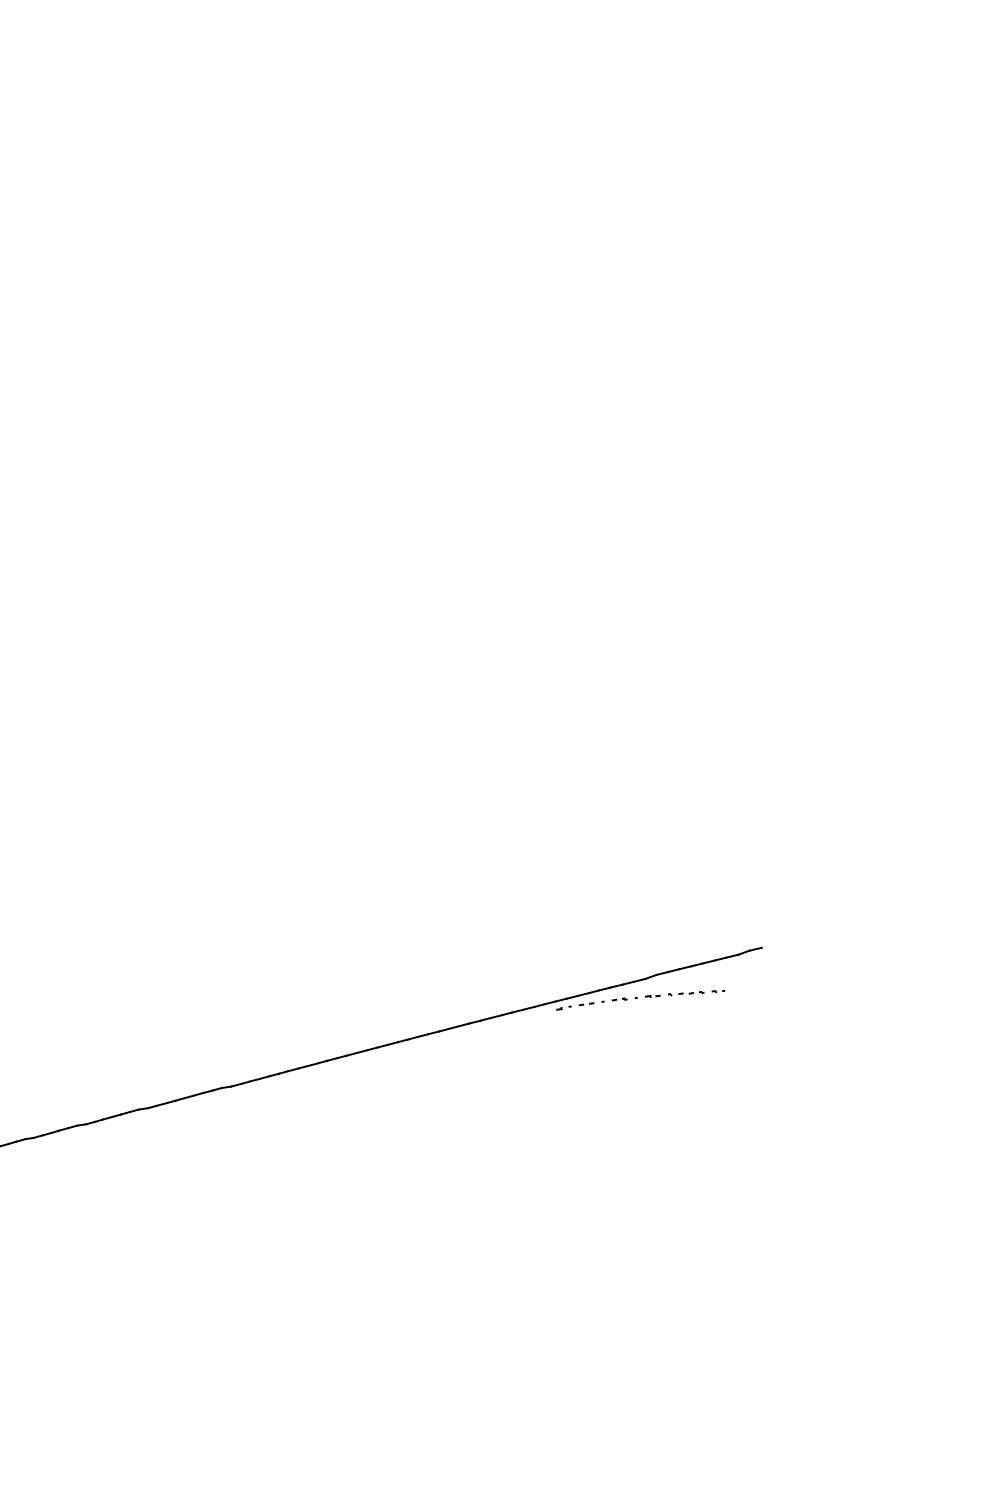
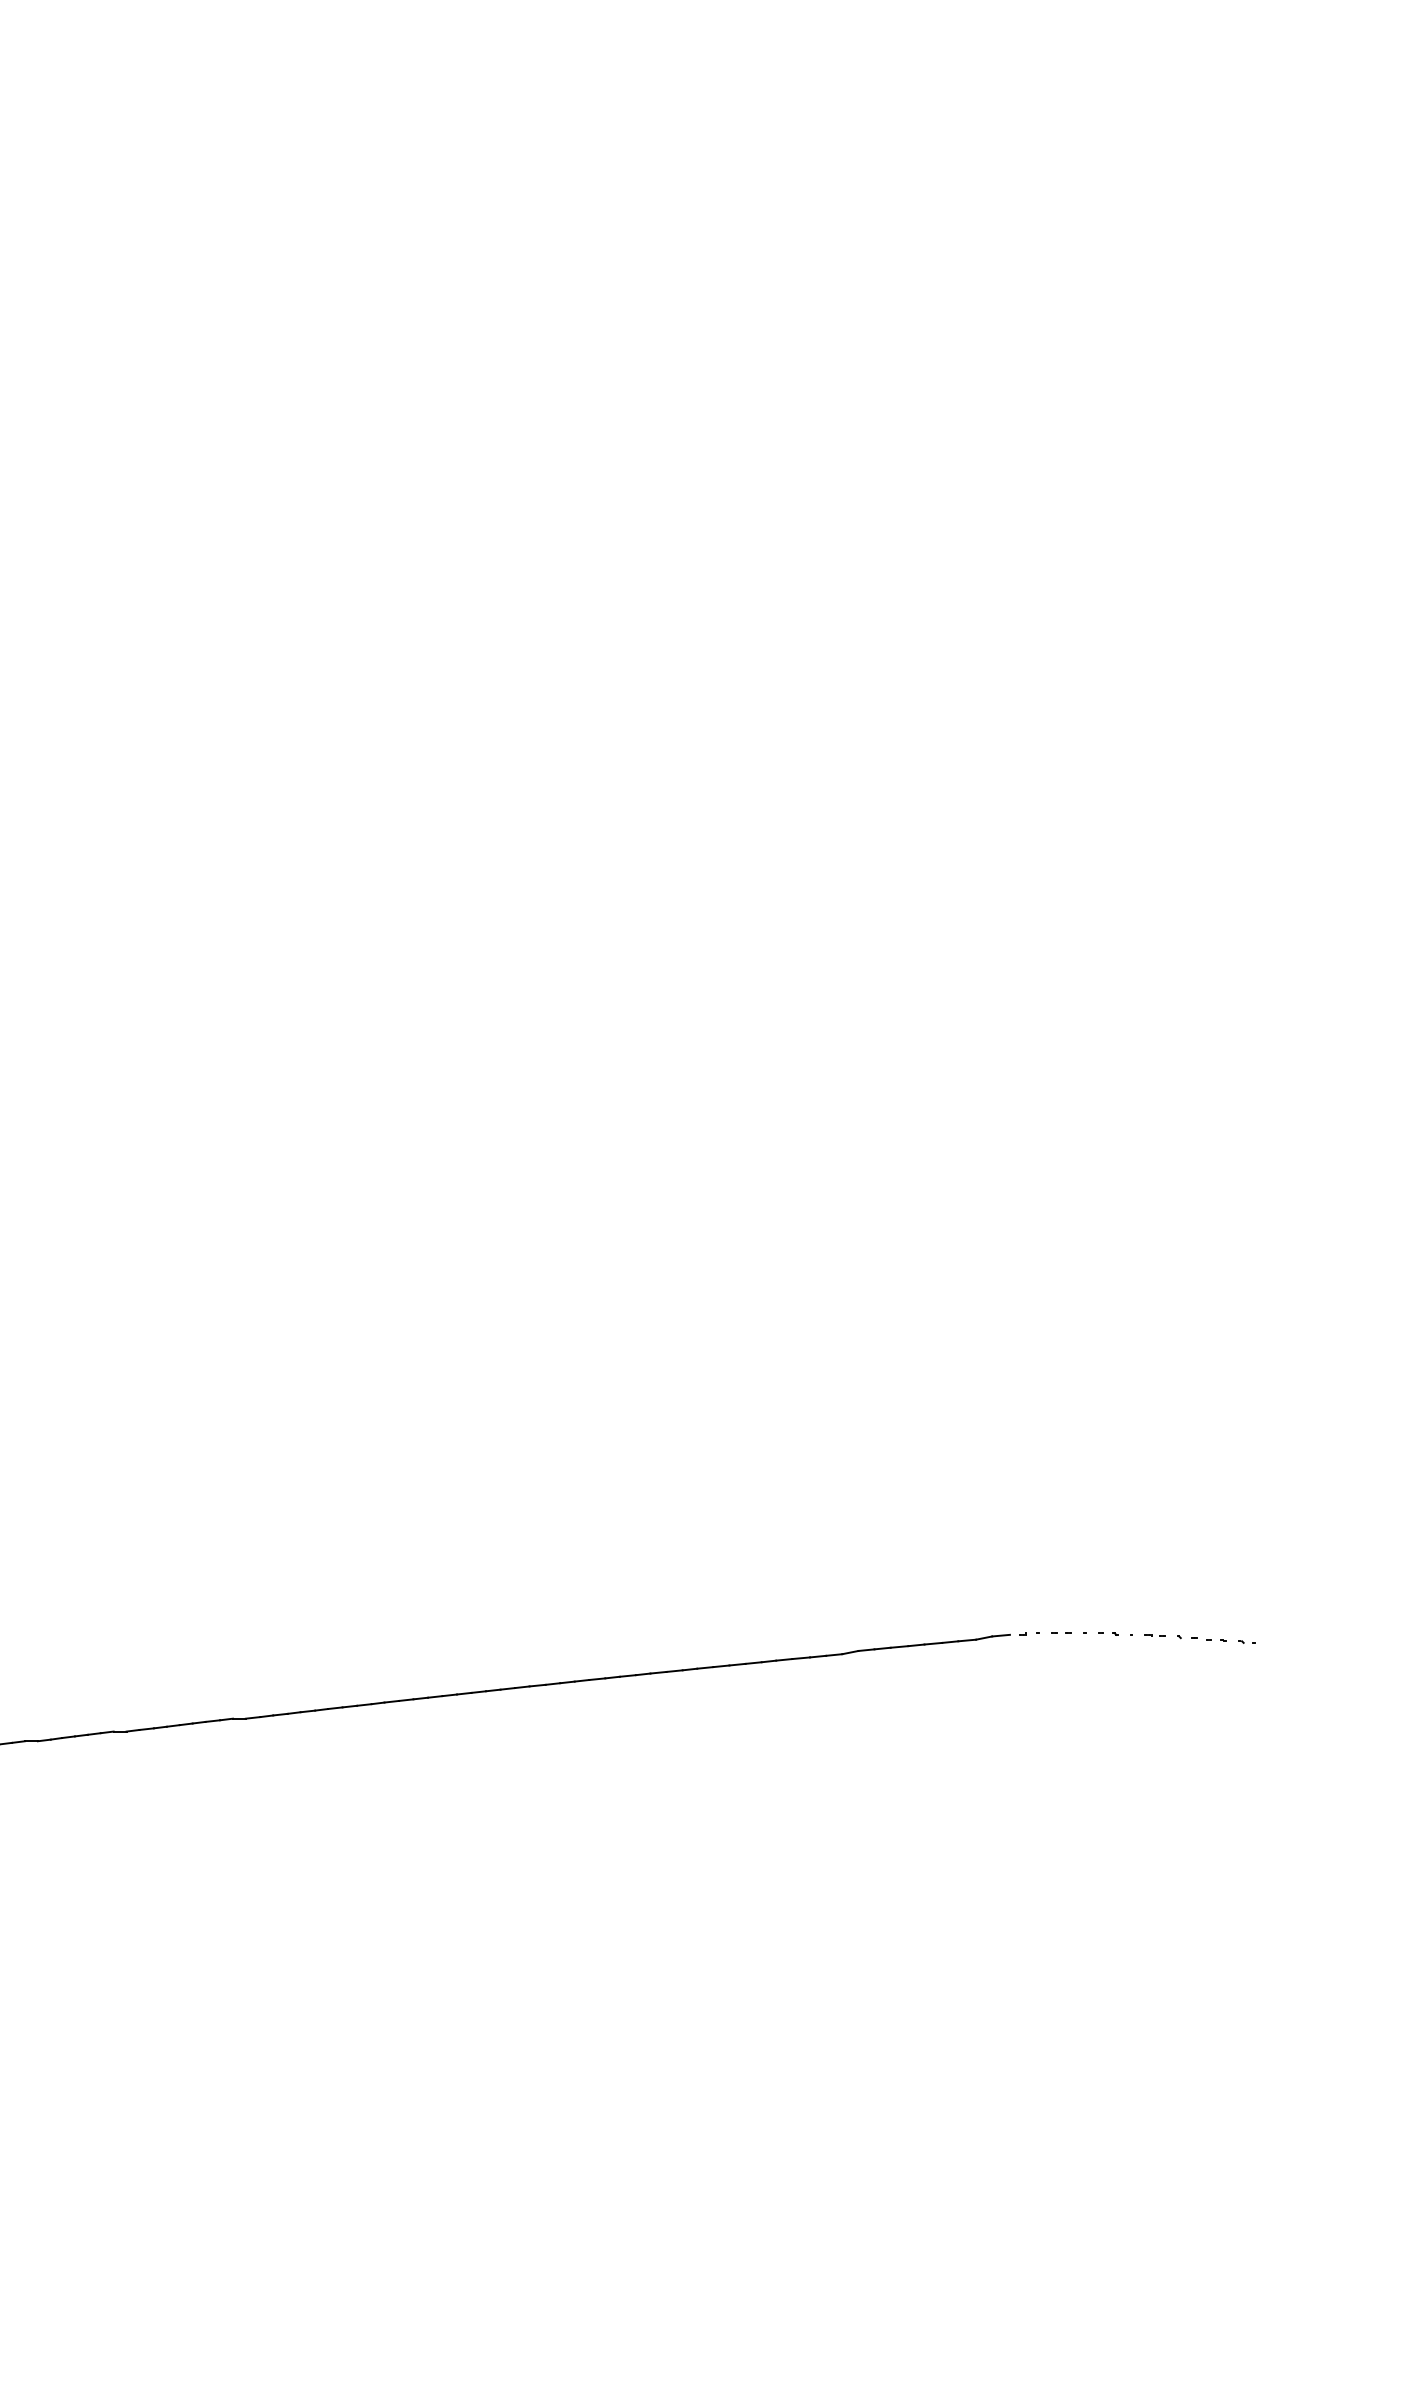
part: (640, 999) -> (1137, 1637), moved

